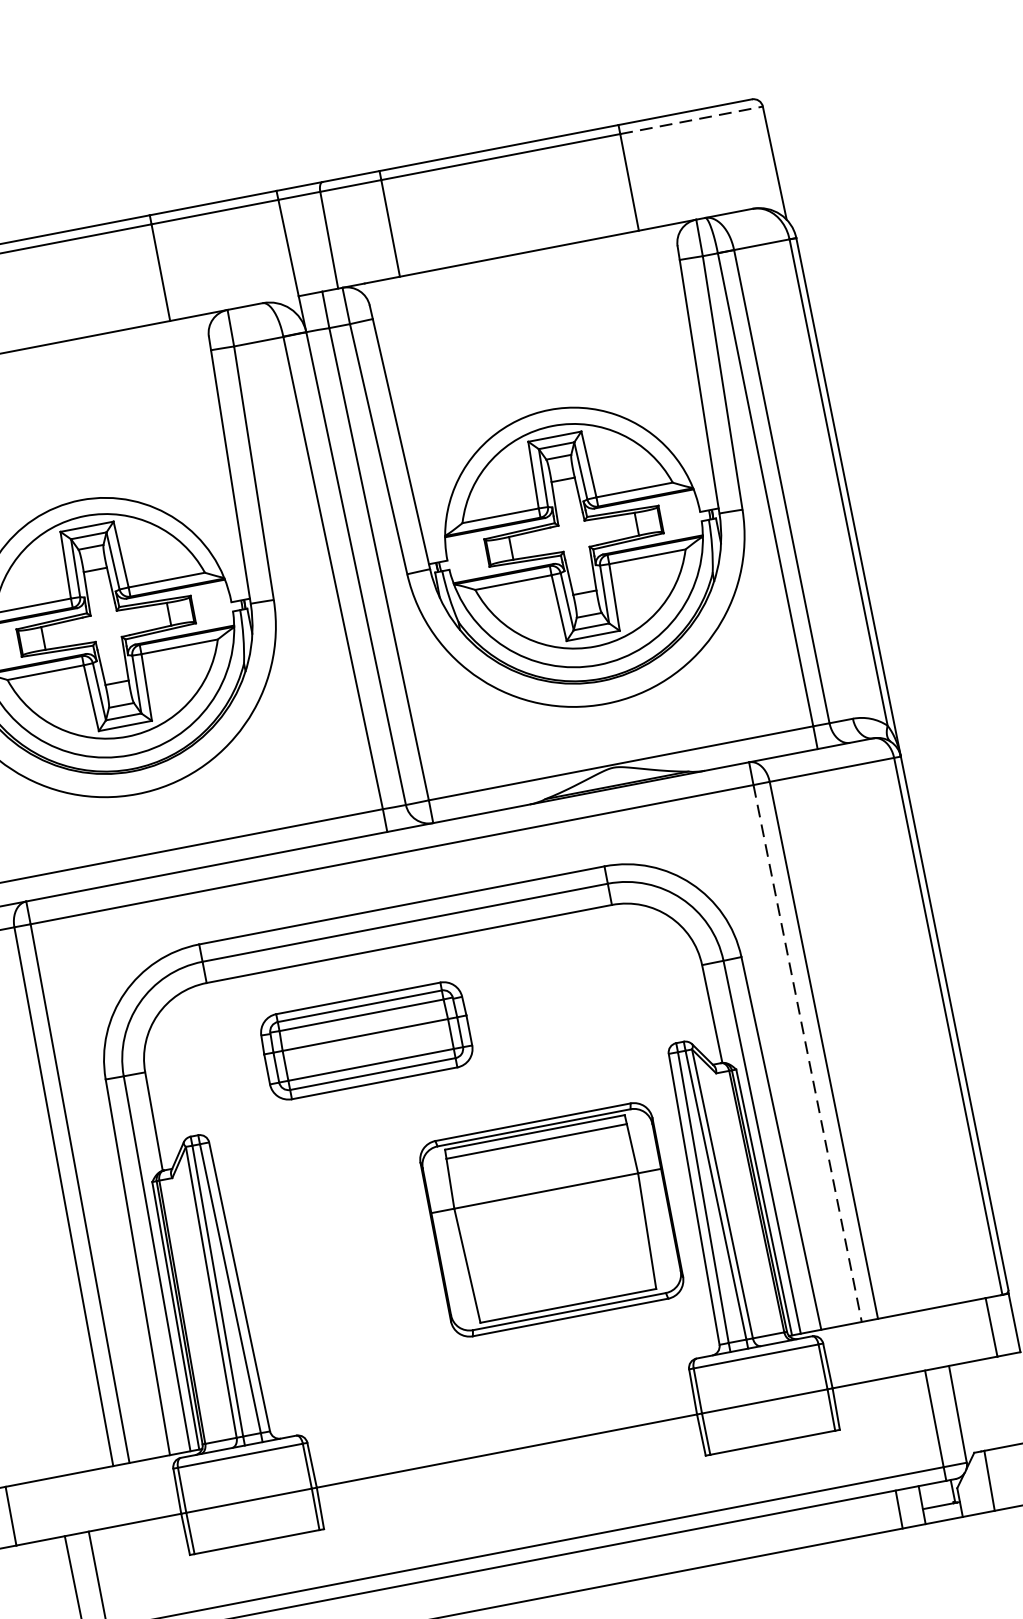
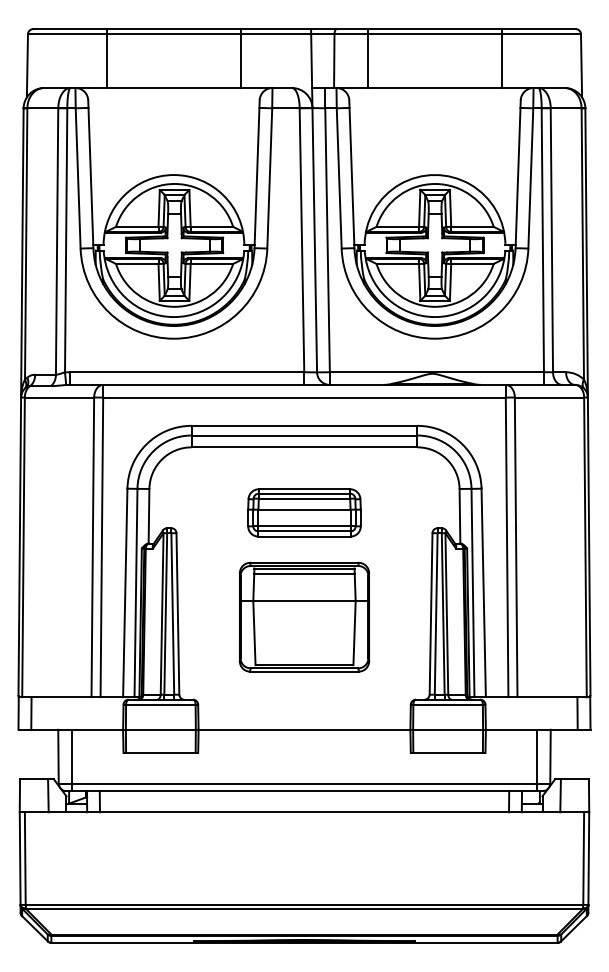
line: (692, 120) -> (541, 34), dashed -> solid
part: (366, 1040) -> (304, 512), moved
line: (808, 1053) -> (507, 547), dashed -> solid
part: (551, 1218) -> (304, 616), moved

